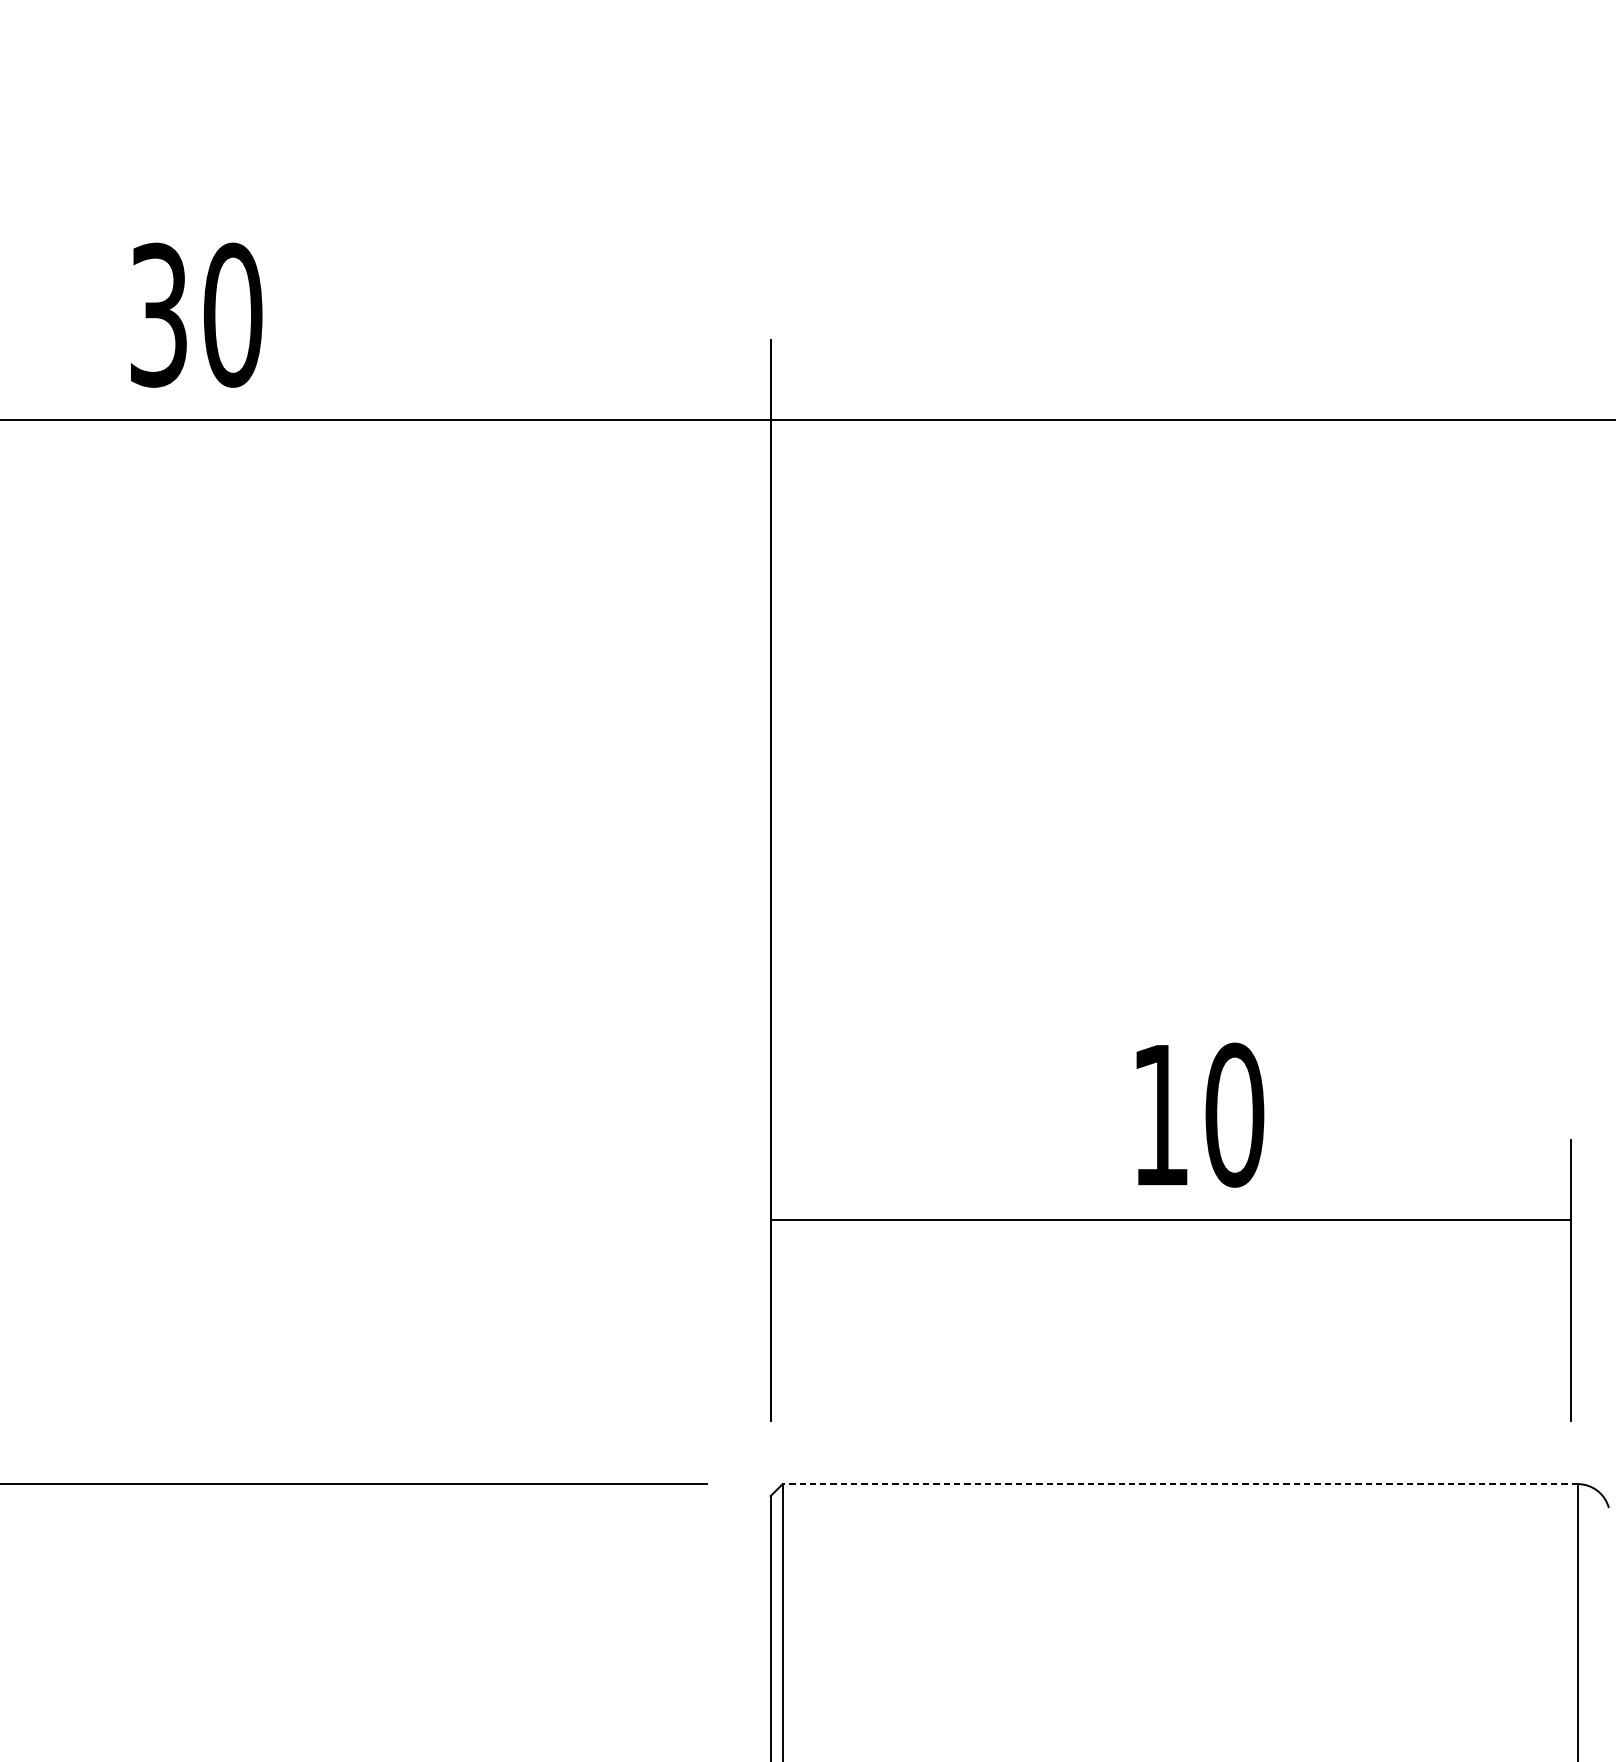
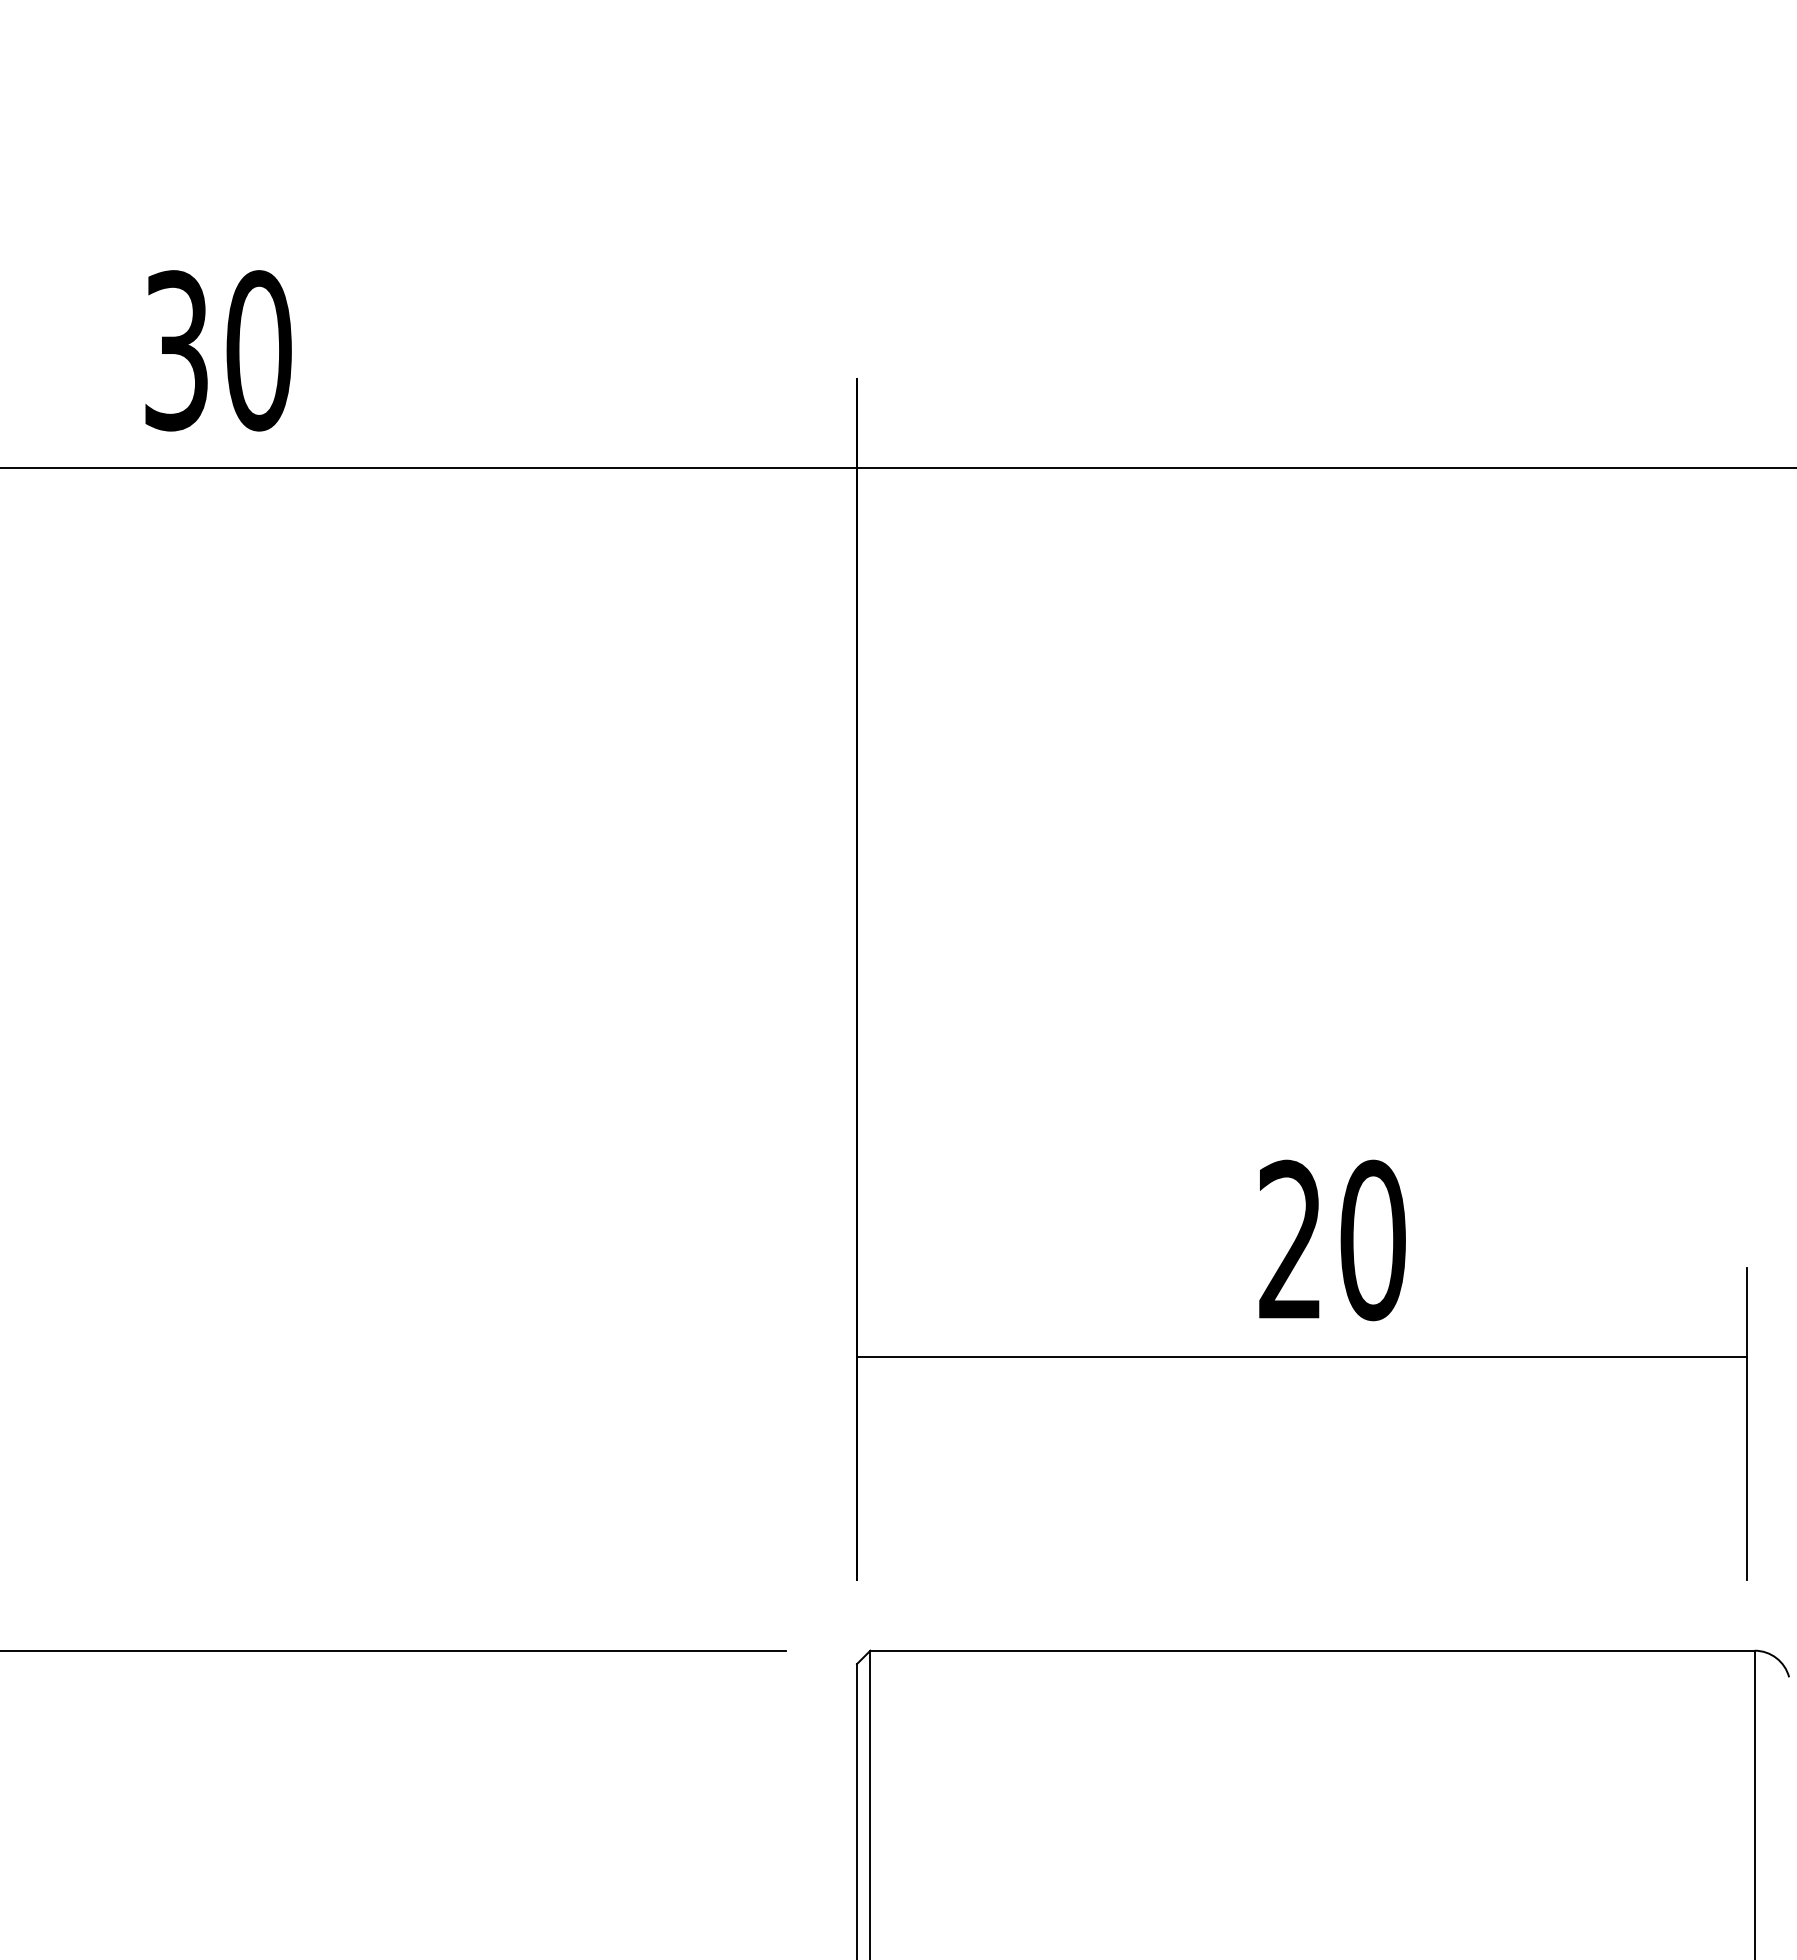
text: (1159, 1113) -> (1289, 1238), 10 -> 20
line: (1180, 1483) -> (1312, 1650), dashed -> solid

